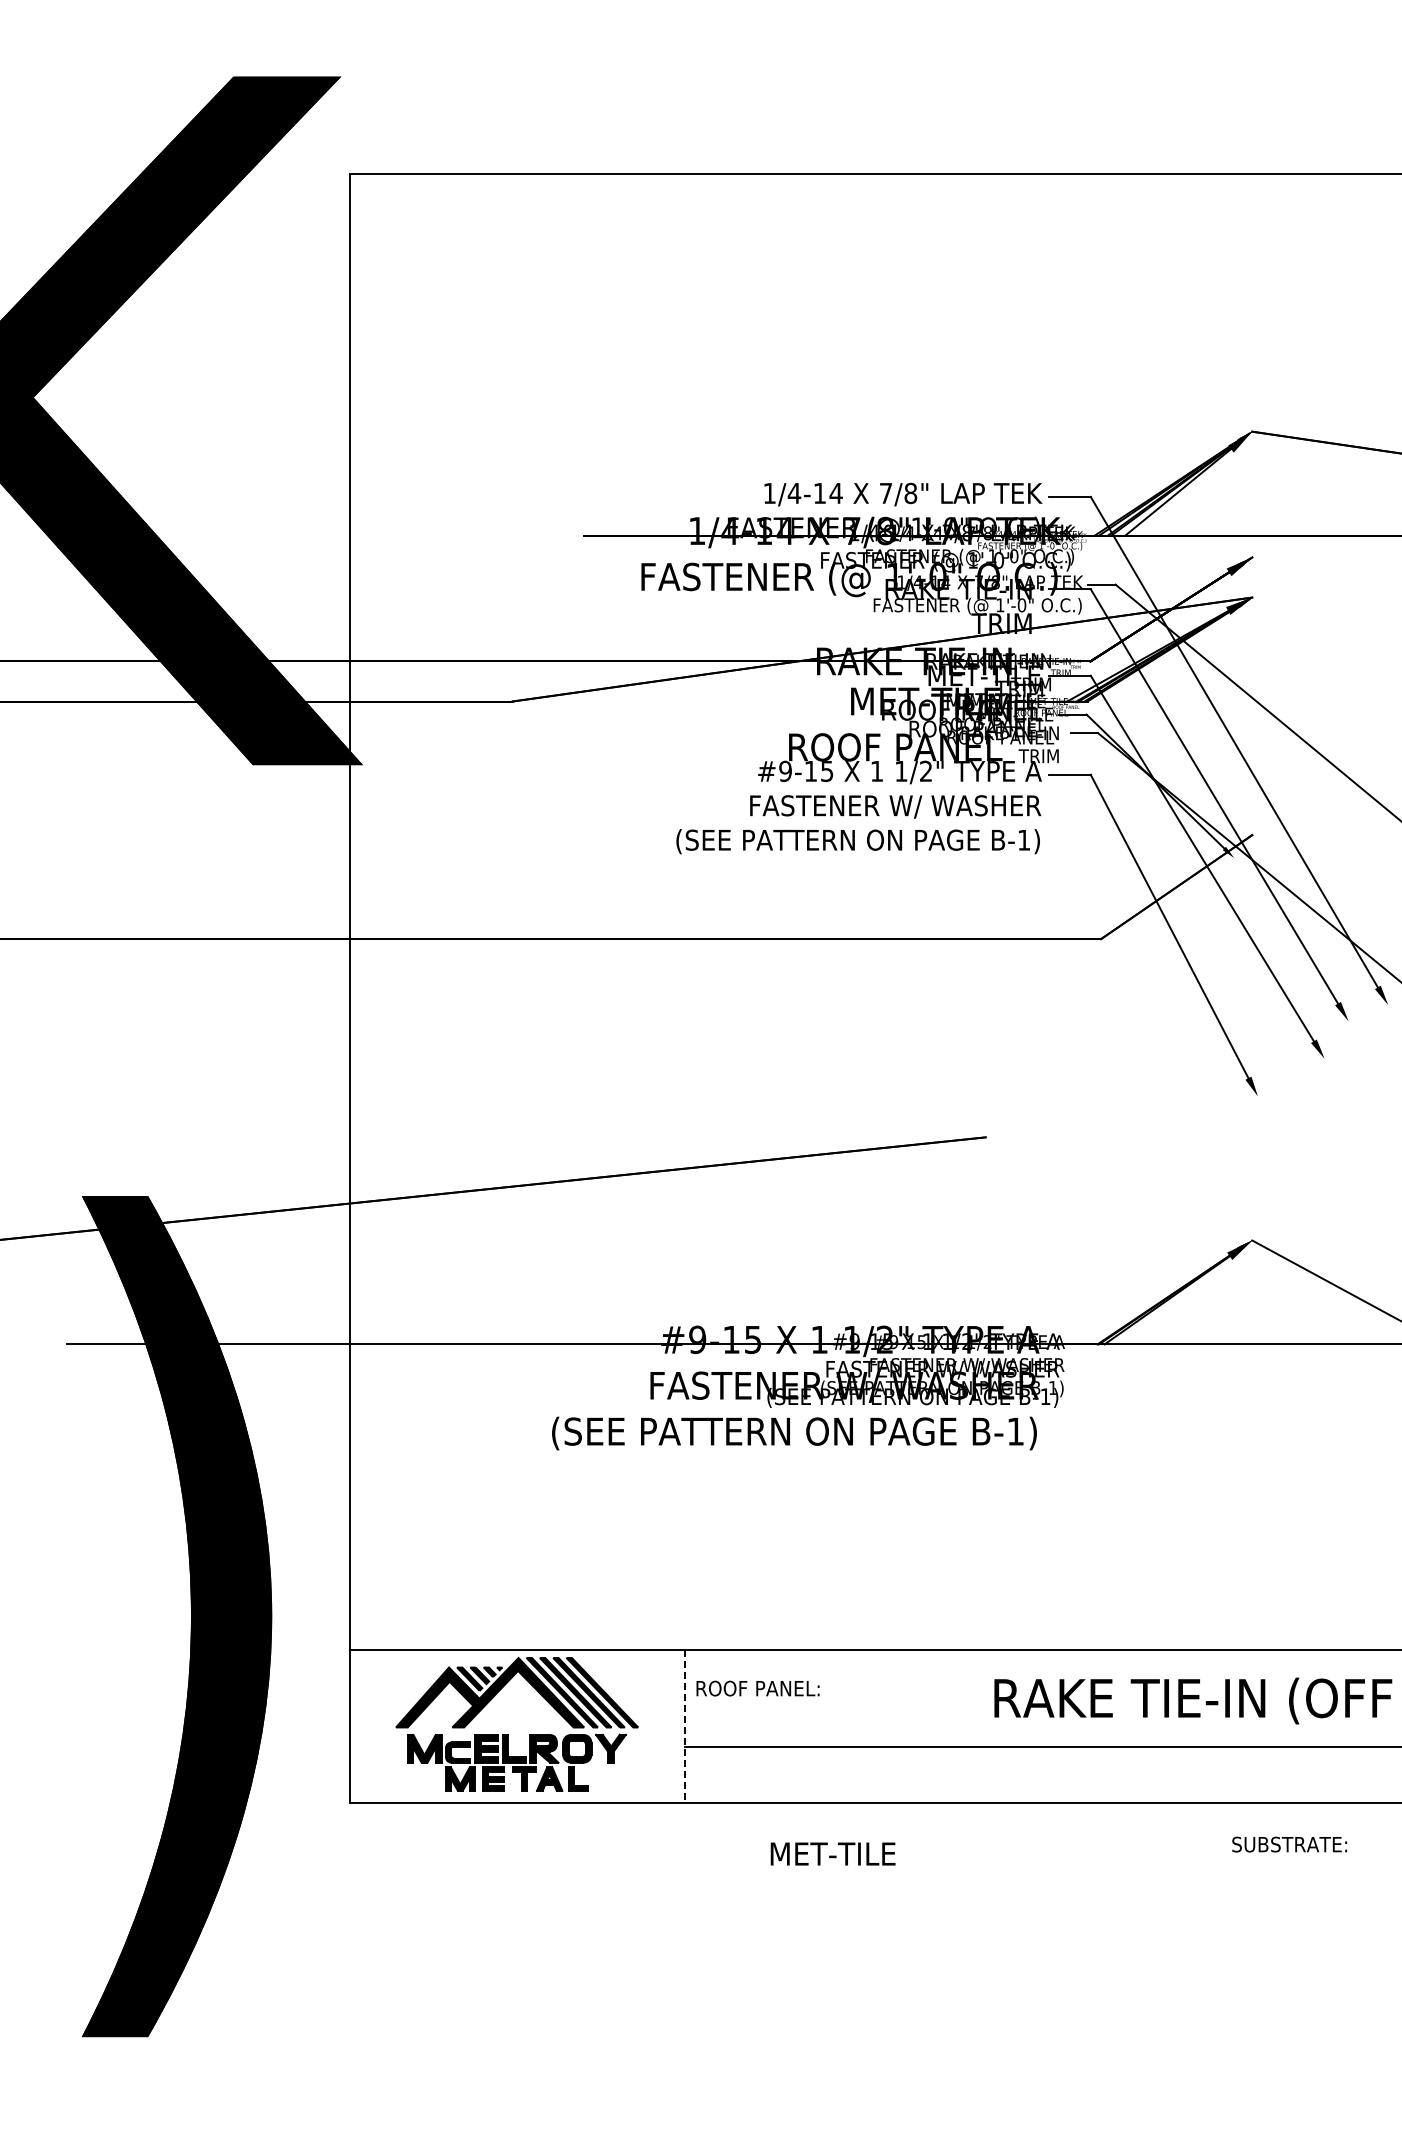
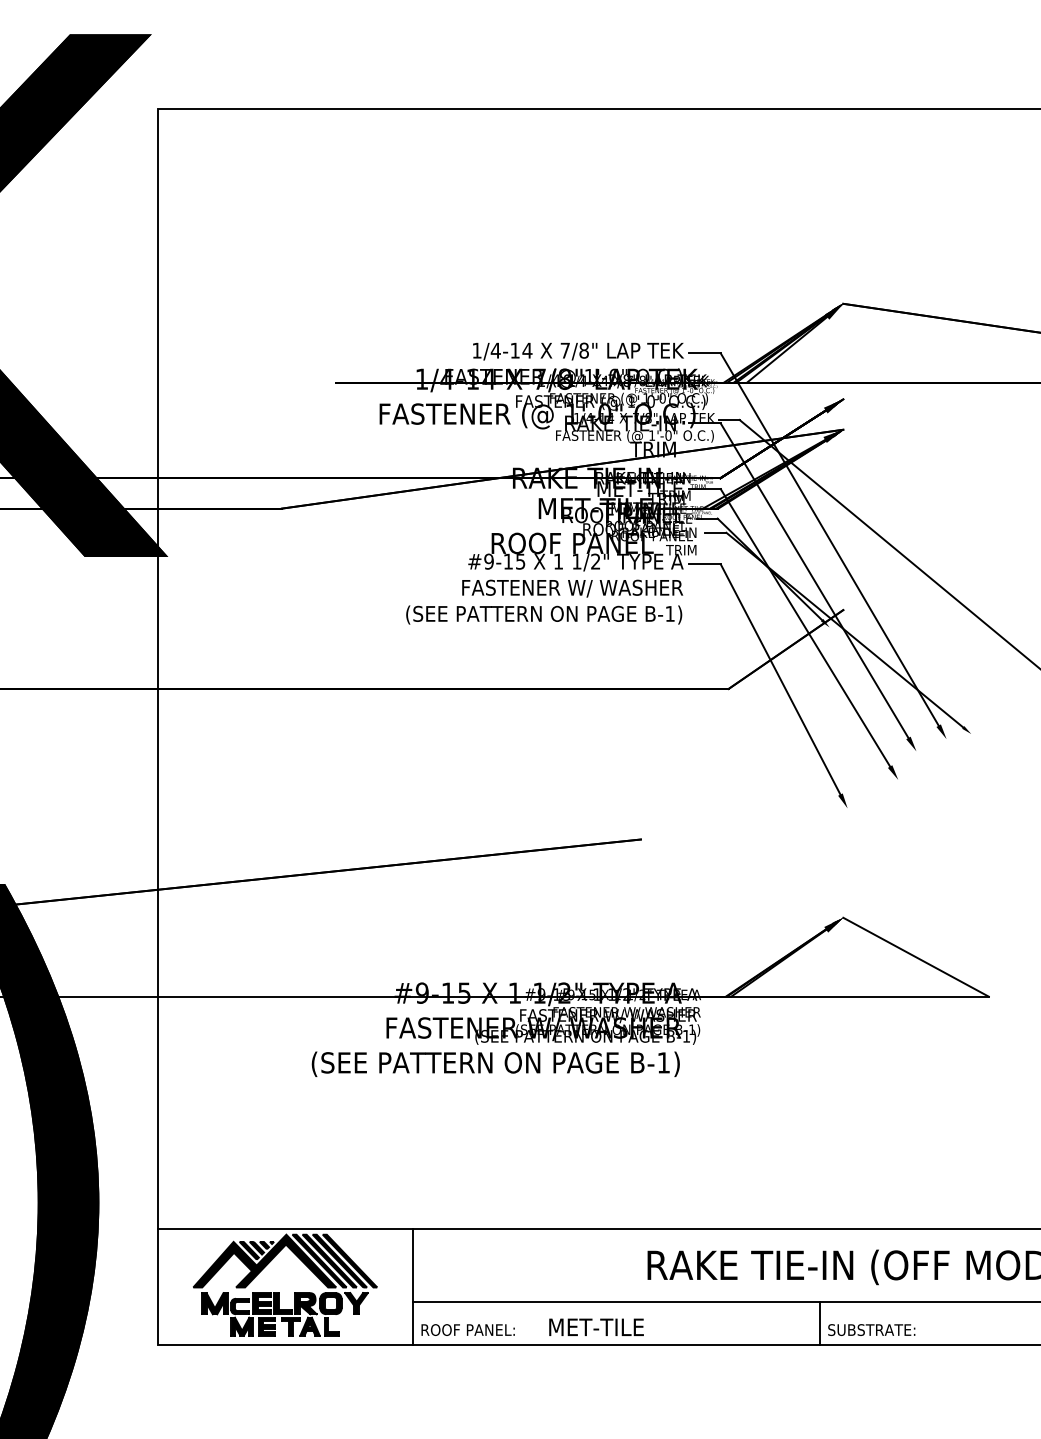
text: (757, 1688) -> (467, 1329), moved
line: (684, 1726) -> (412, 1286), dashed -> solid
line: (1221, 1774) -> (819, 1323), added
text: (1289, 1844) -> (871, 1329), moved
text: (832, 1853) -> (596, 1326), moved

